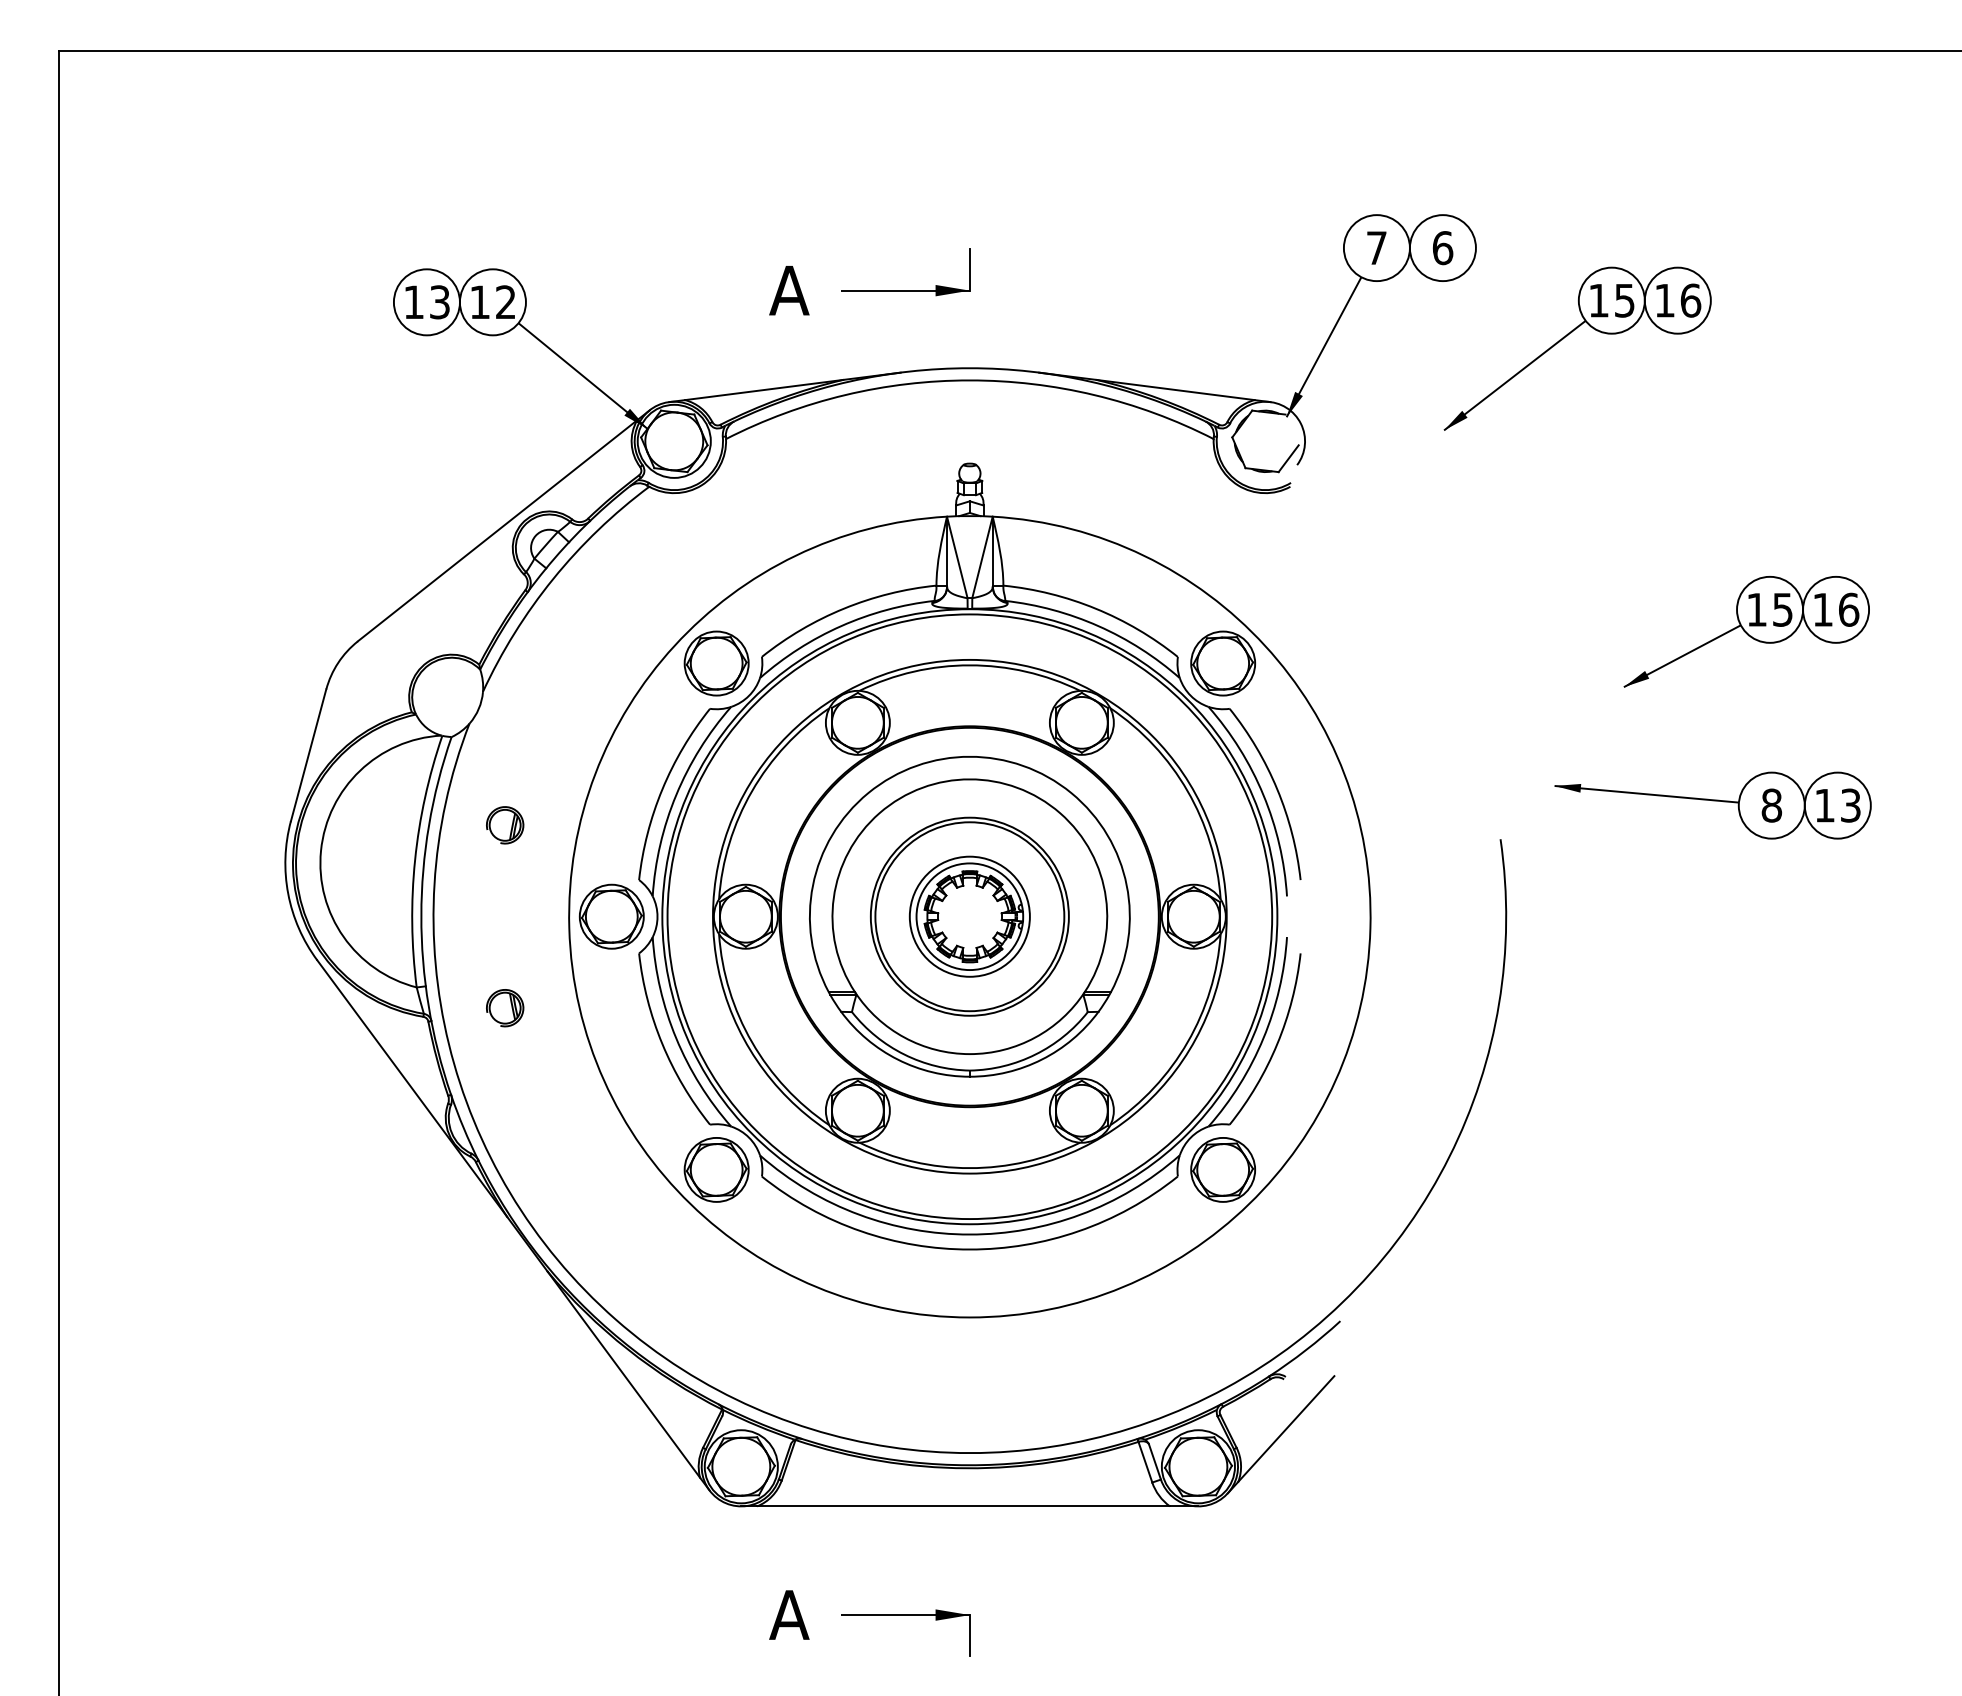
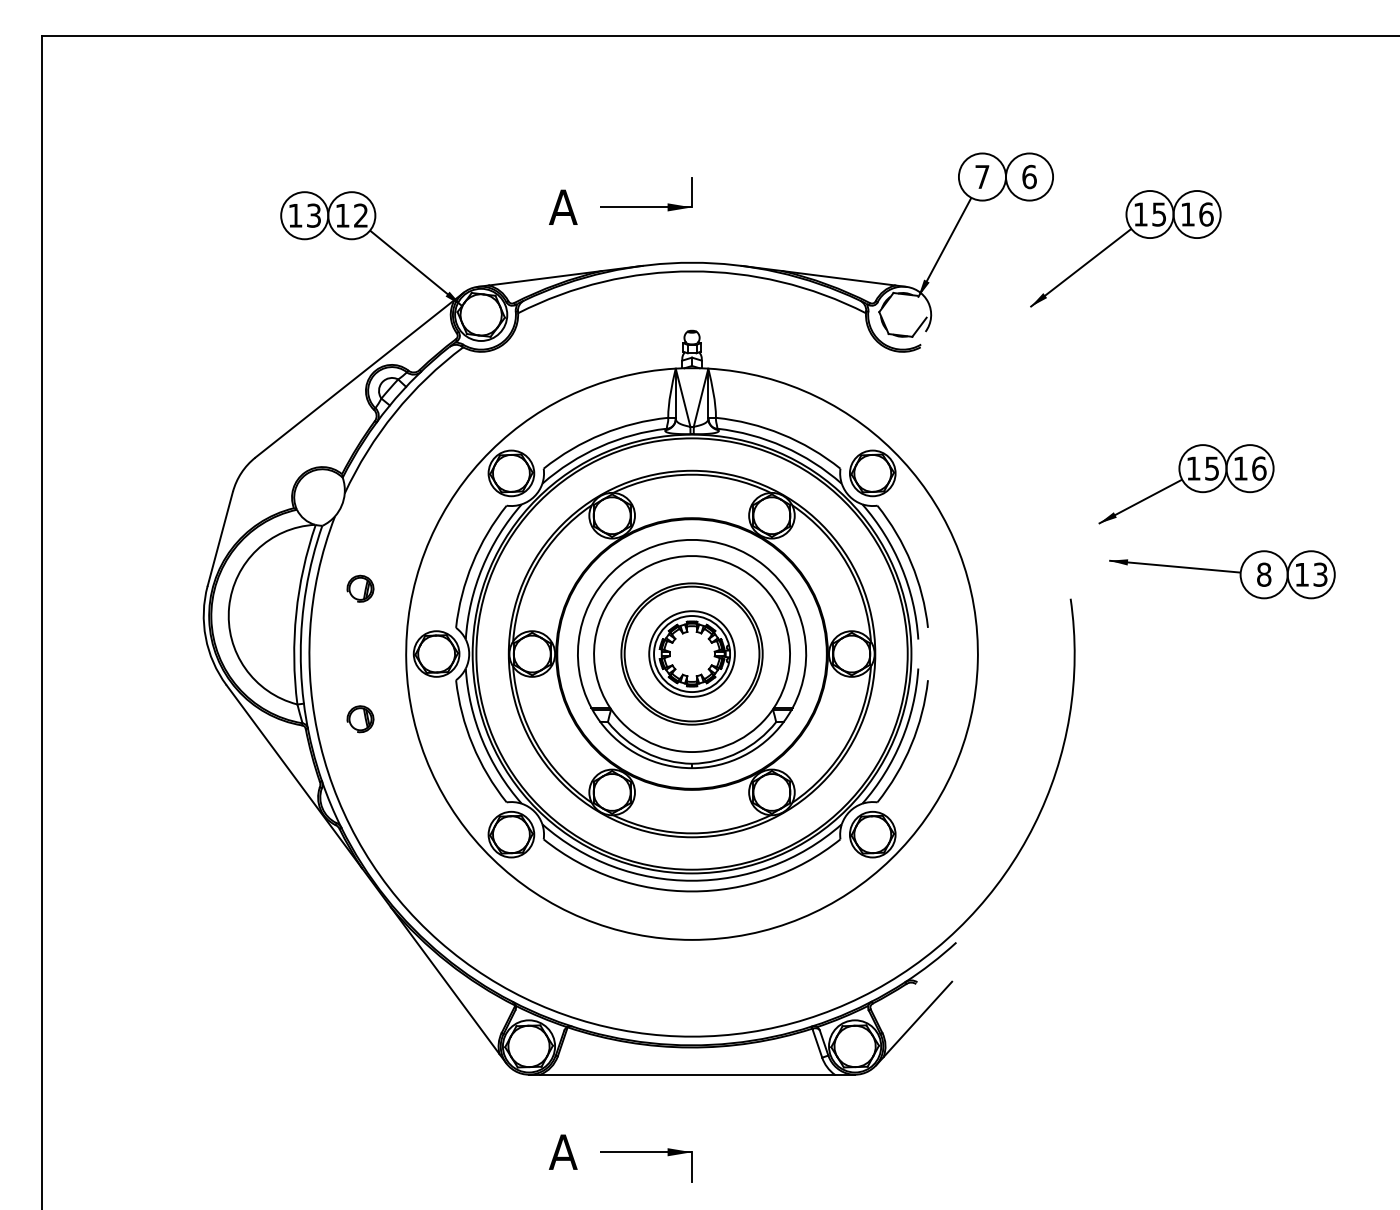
part: (1746, 631) -> (1186, 484), moved

